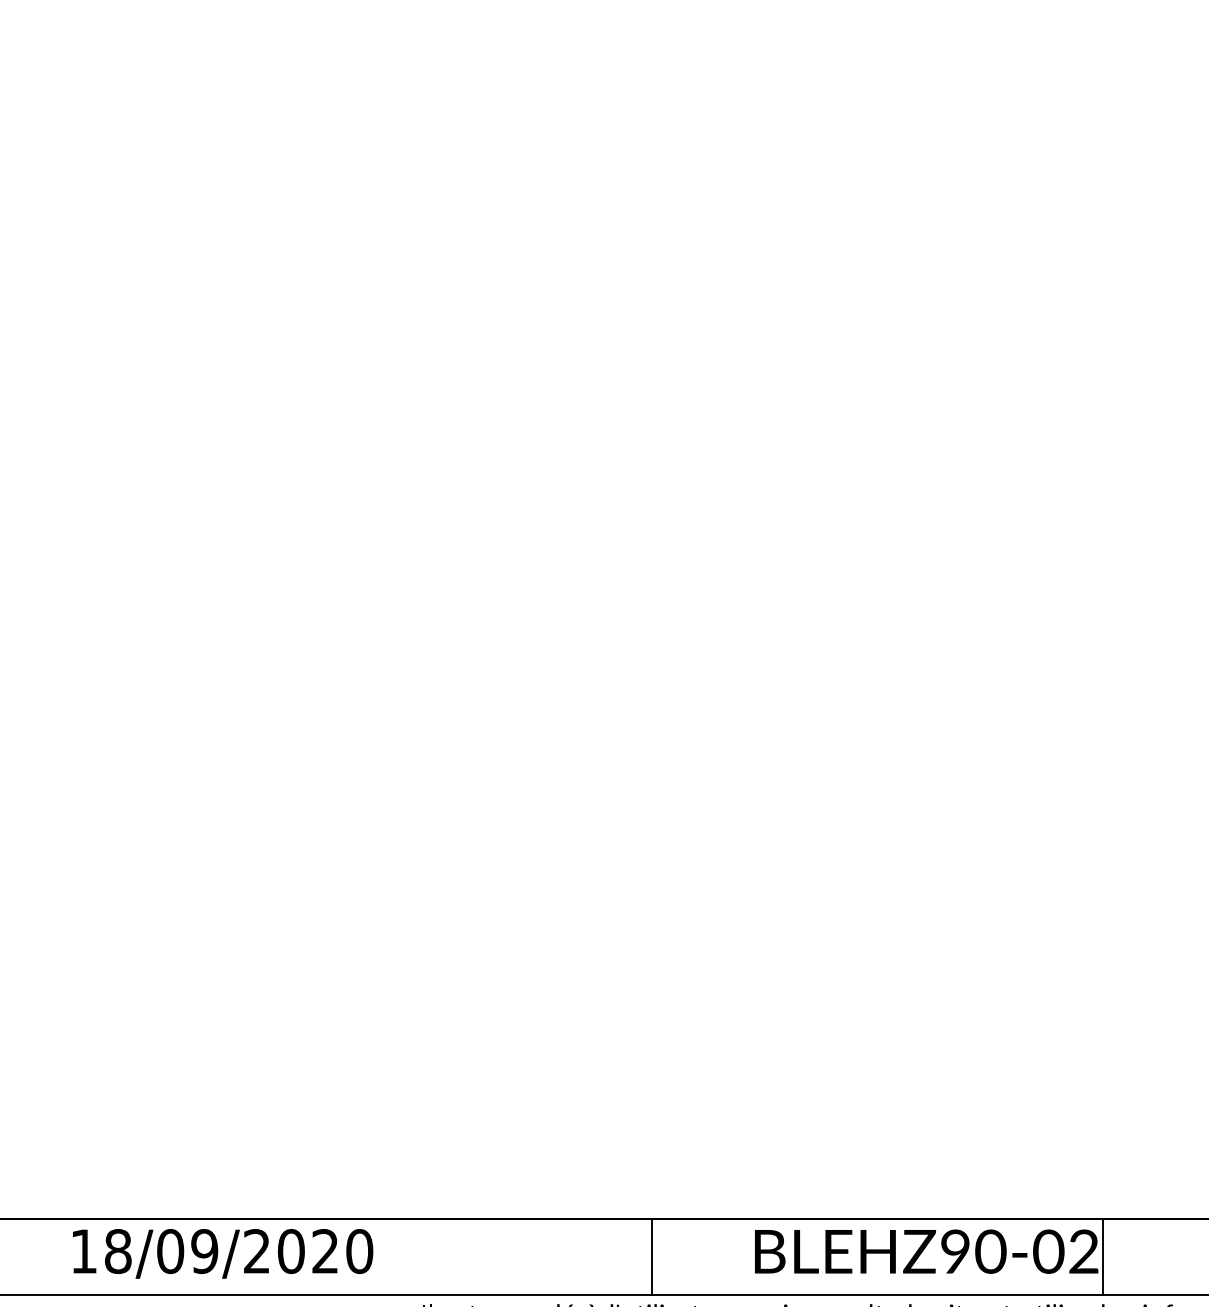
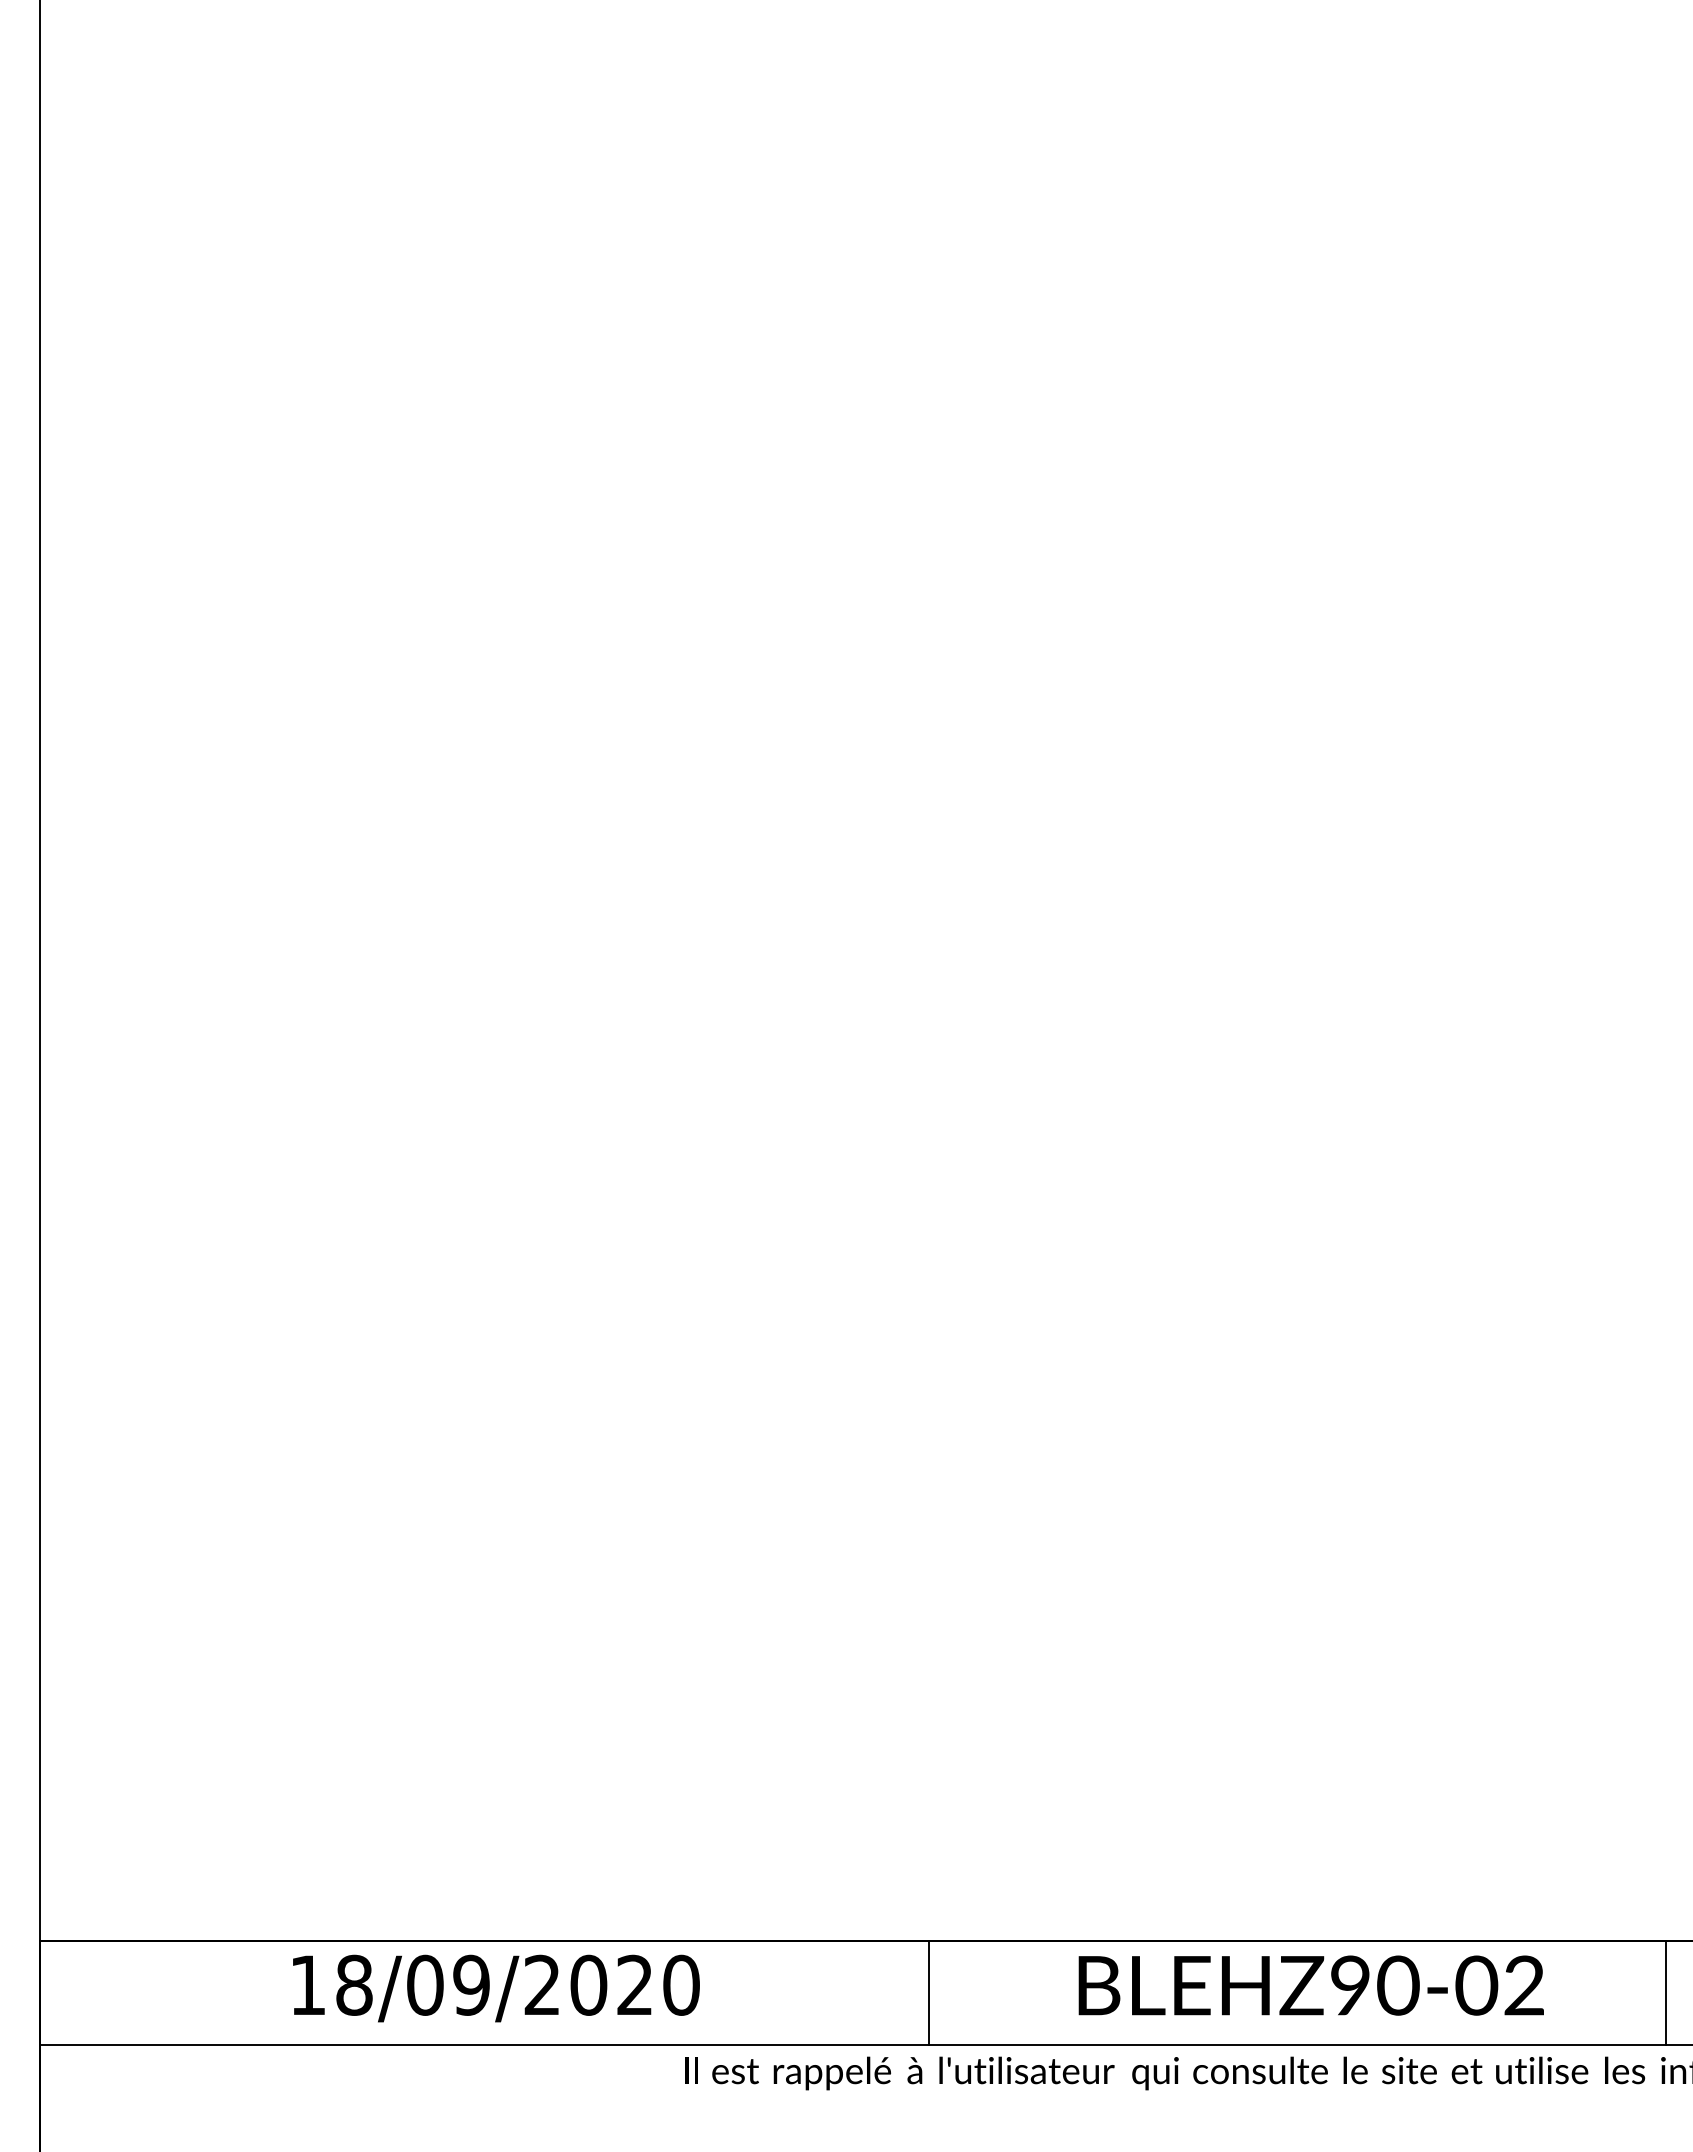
text: (926, 1251) -> (1310, 1985), moved
text: (223, 1253) -> (496, 1988), moved
line: (652, 1256) -> (929, 1992), moved
line: (1103, 1256) -> (1666, 1992), moved

